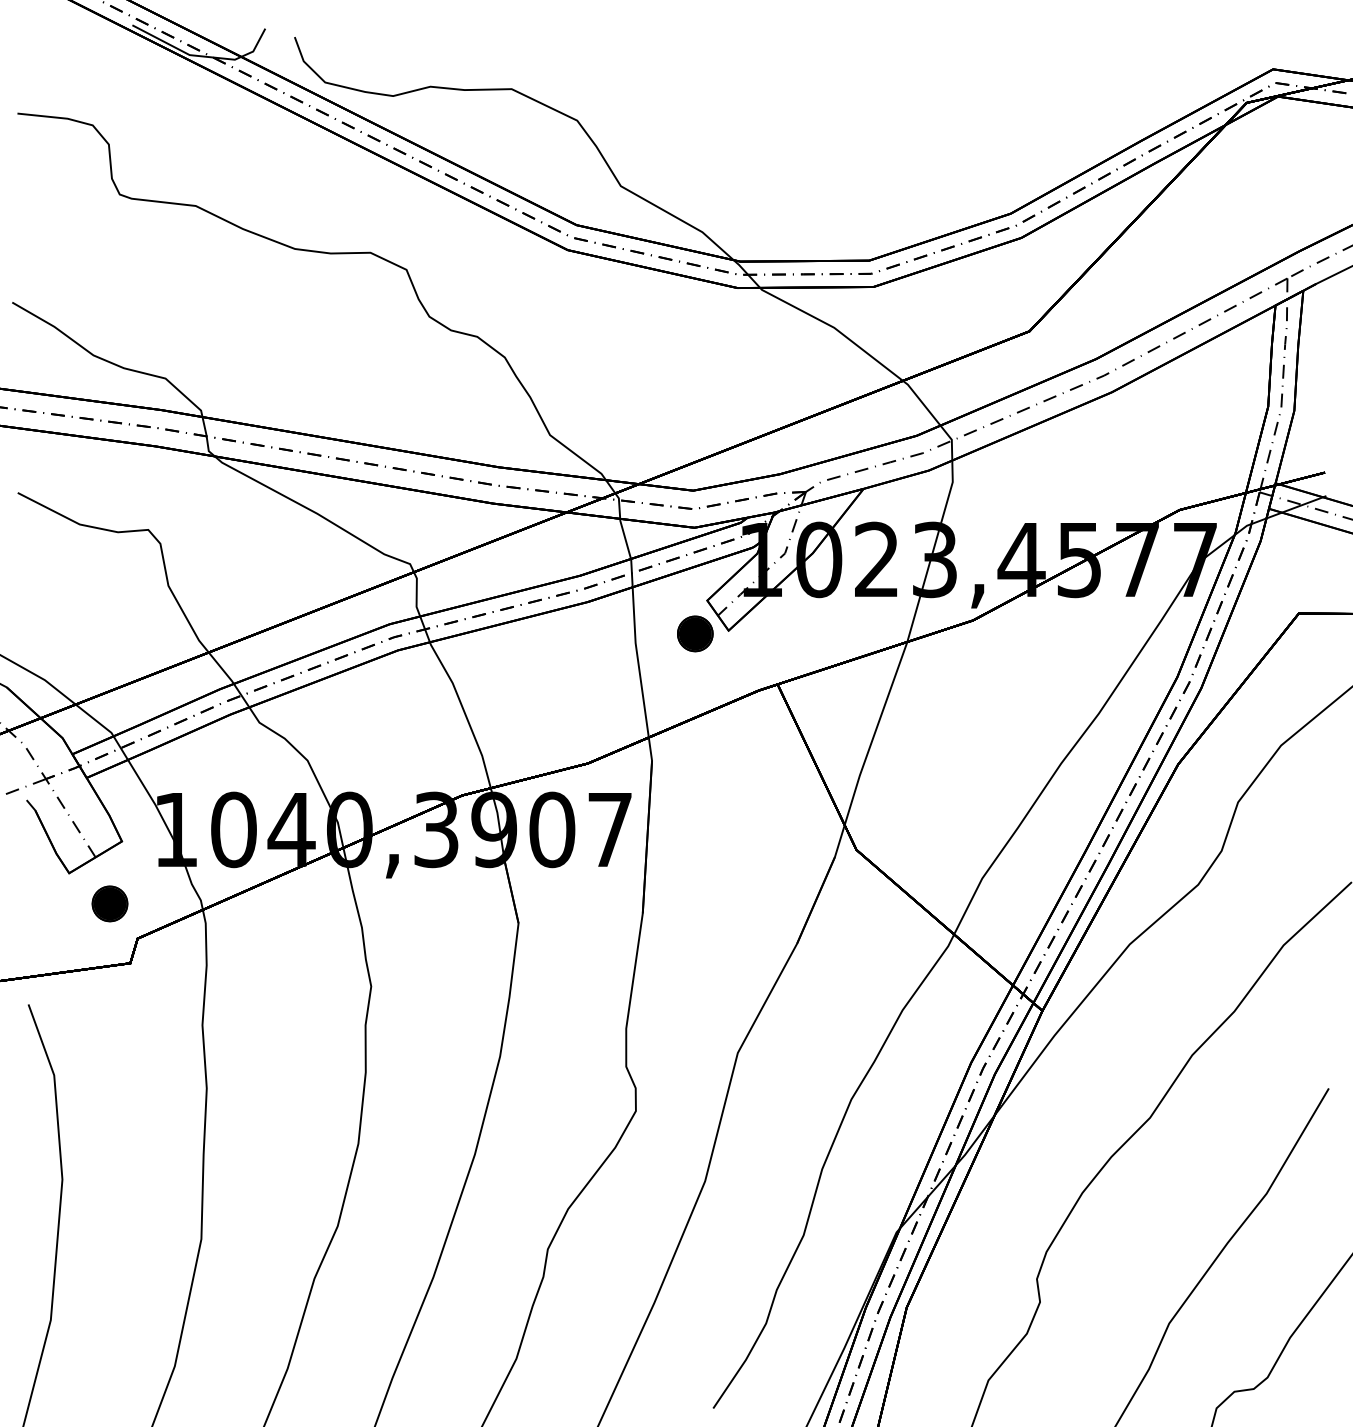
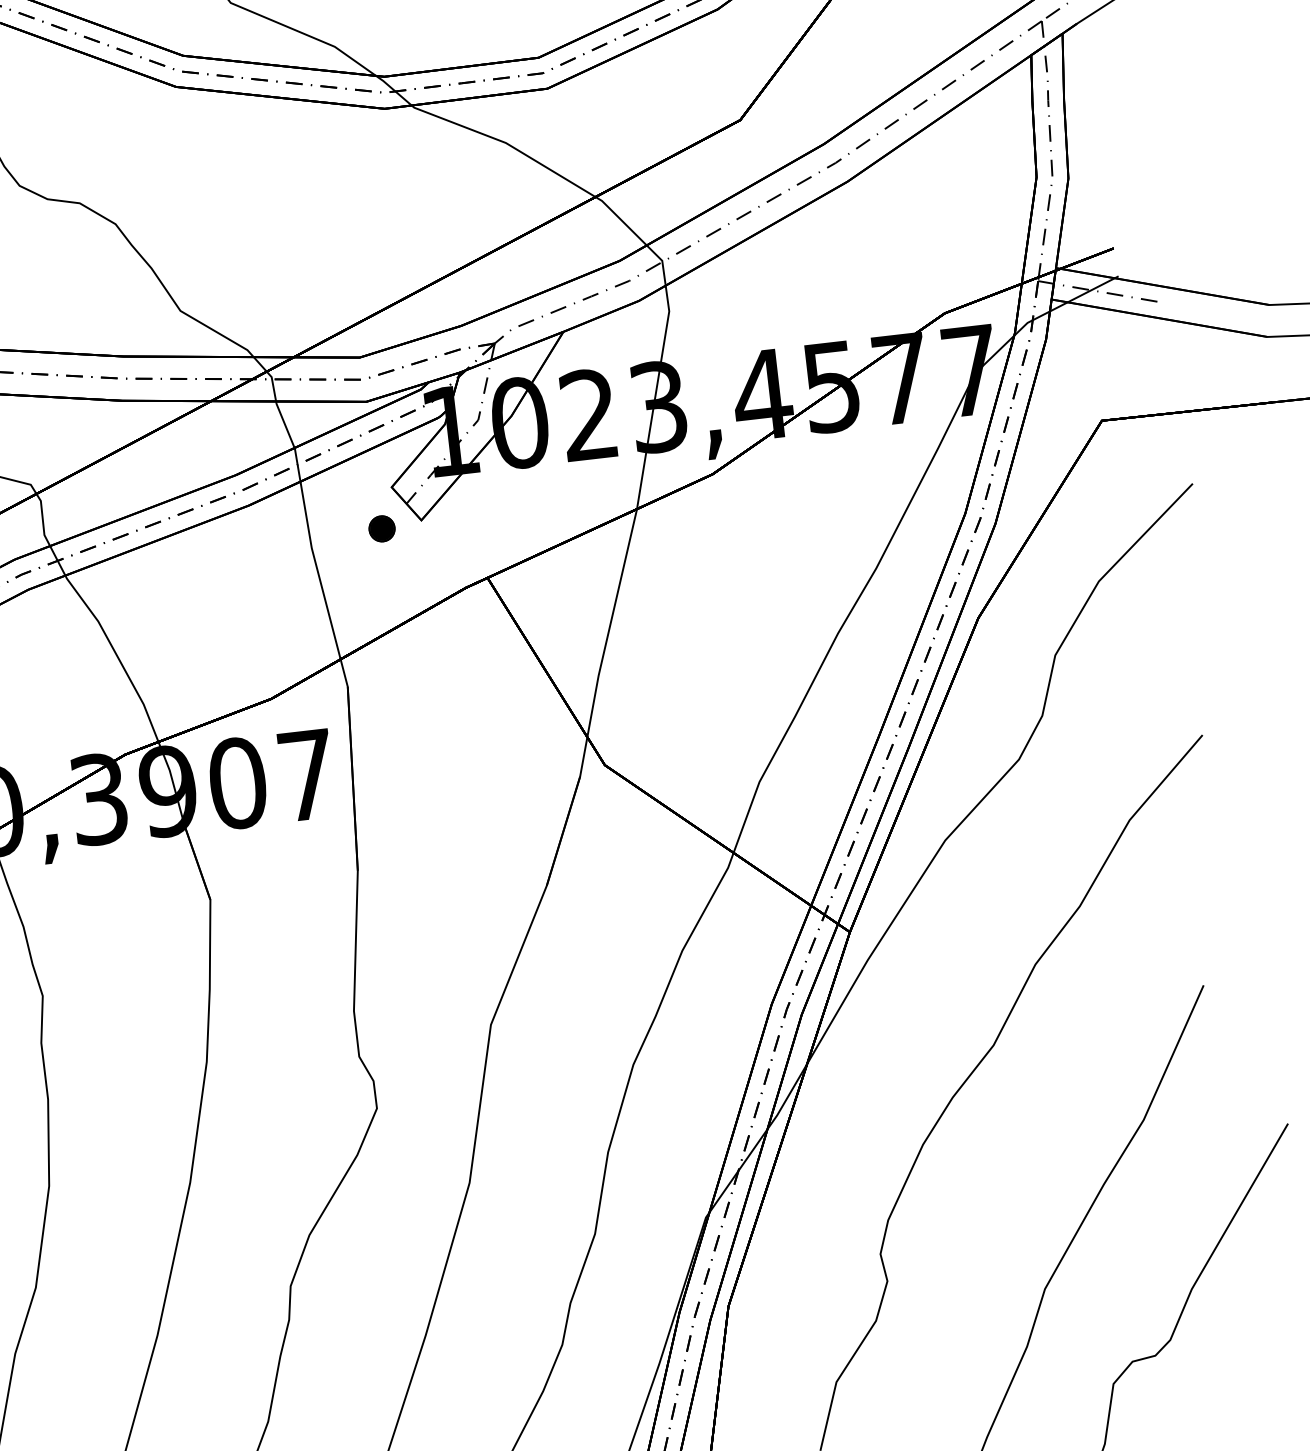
part: (695, 633) -> (382, 528), size x0.6

